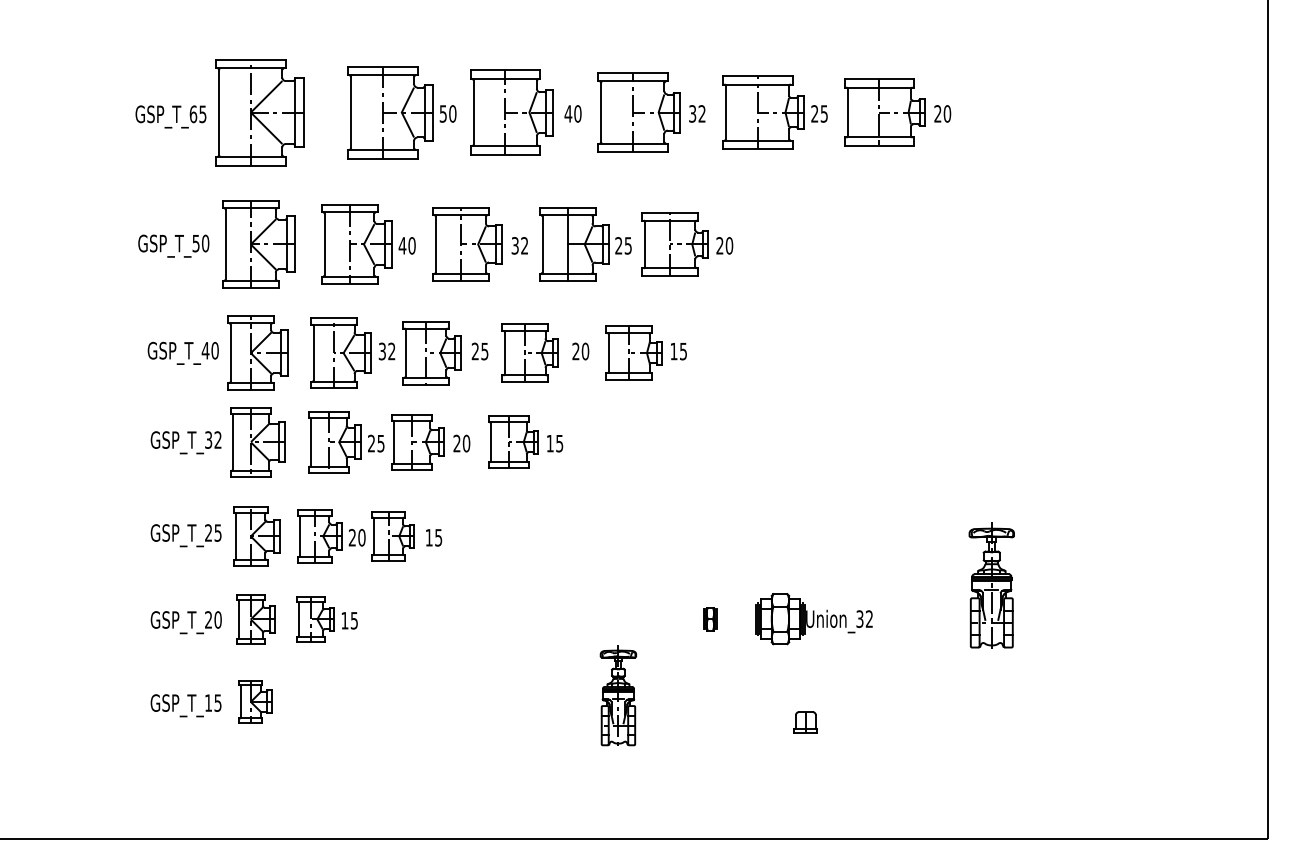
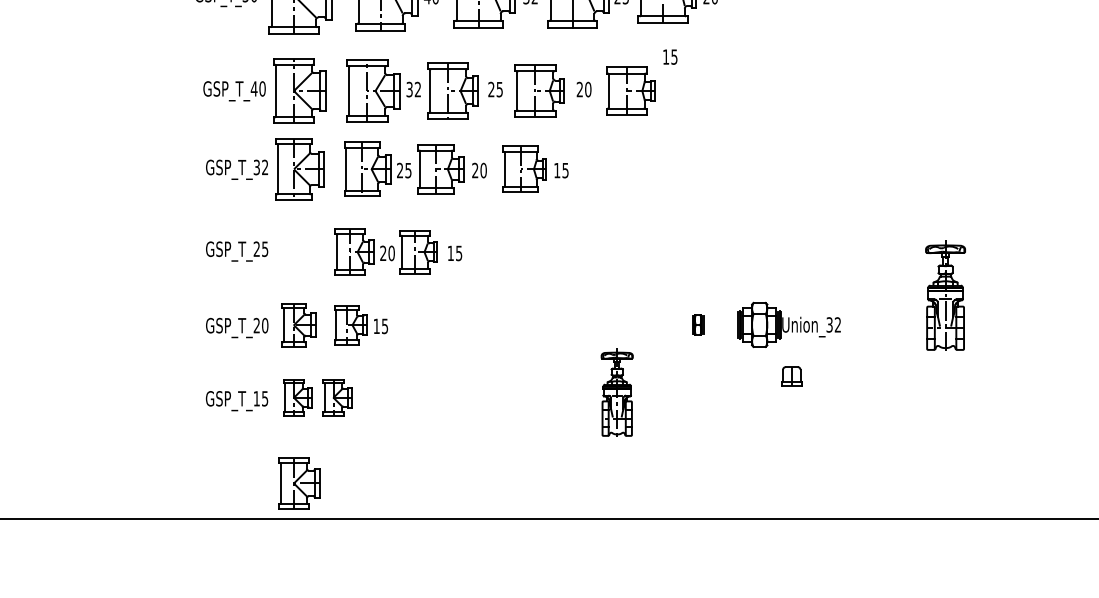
text: (678, 351) -> (670, 57), moved
part: (256, 536) -> (298, 483), moved
part: (300, 701) -> (337, 397), added
part: (805, 722) -> (791, 376), moved

